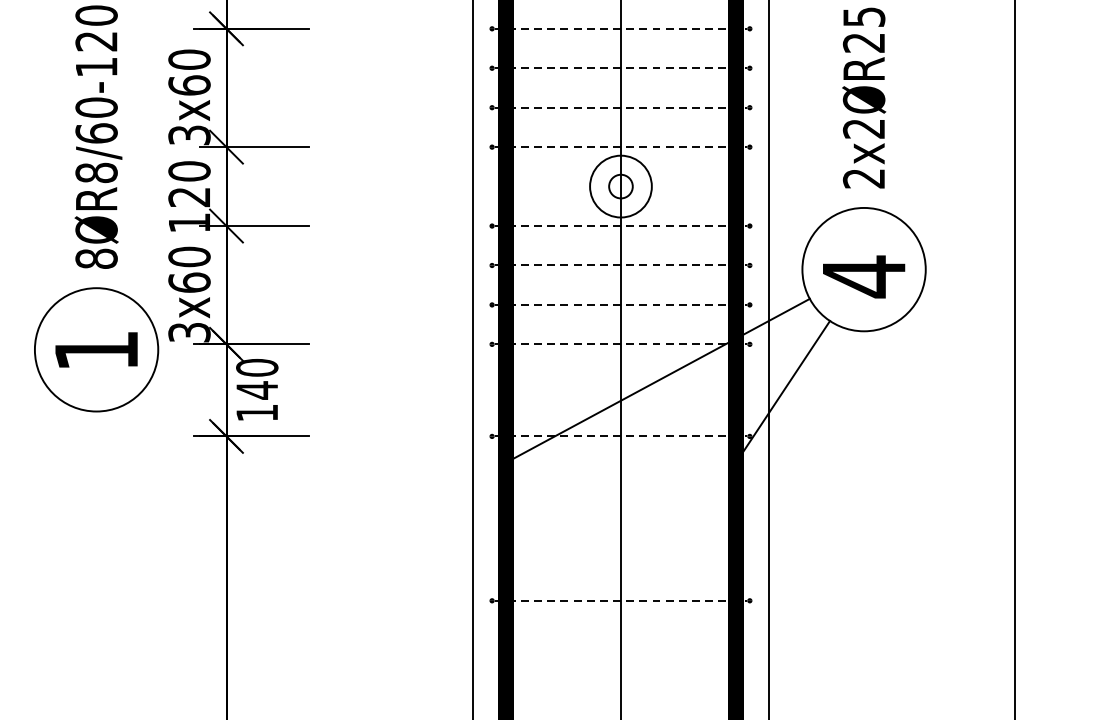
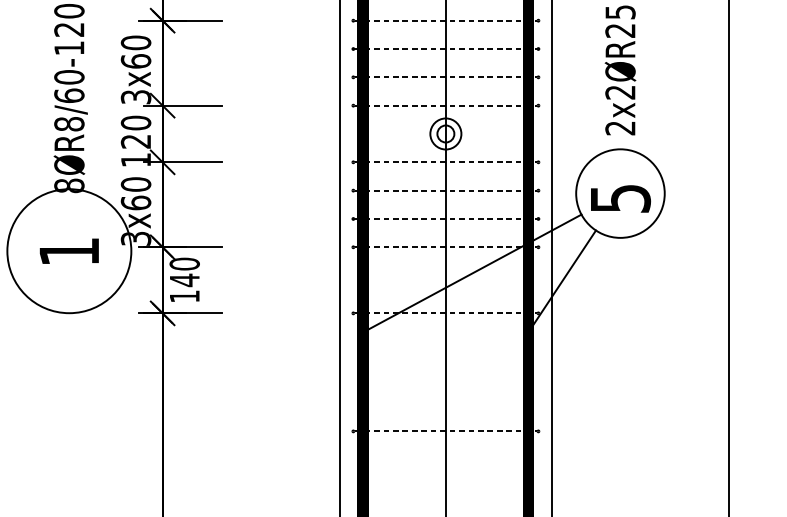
circle: (620, 185) -> (445, 133), size x0.7
text: (865, 276) -> (621, 198), 4 -> 5
circle: (96, 348) -> (69, 250), size x1.4

